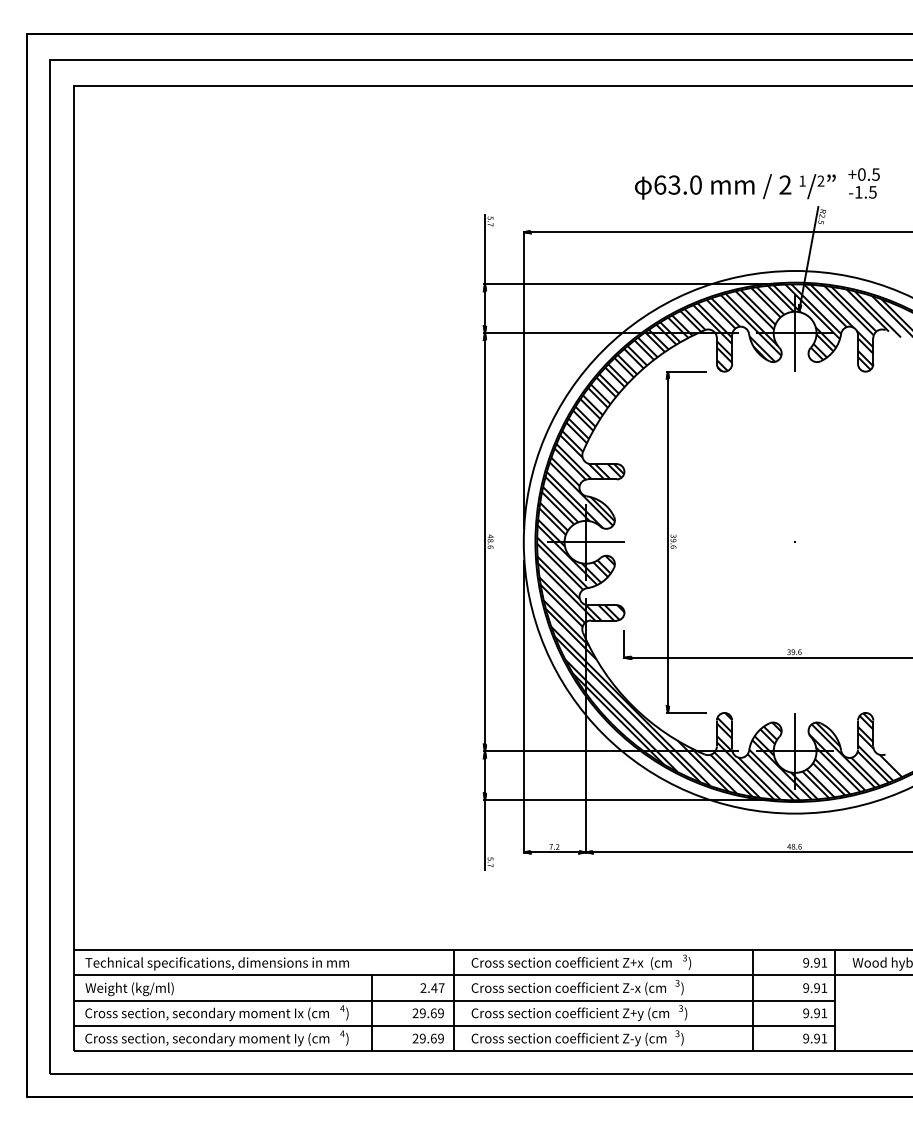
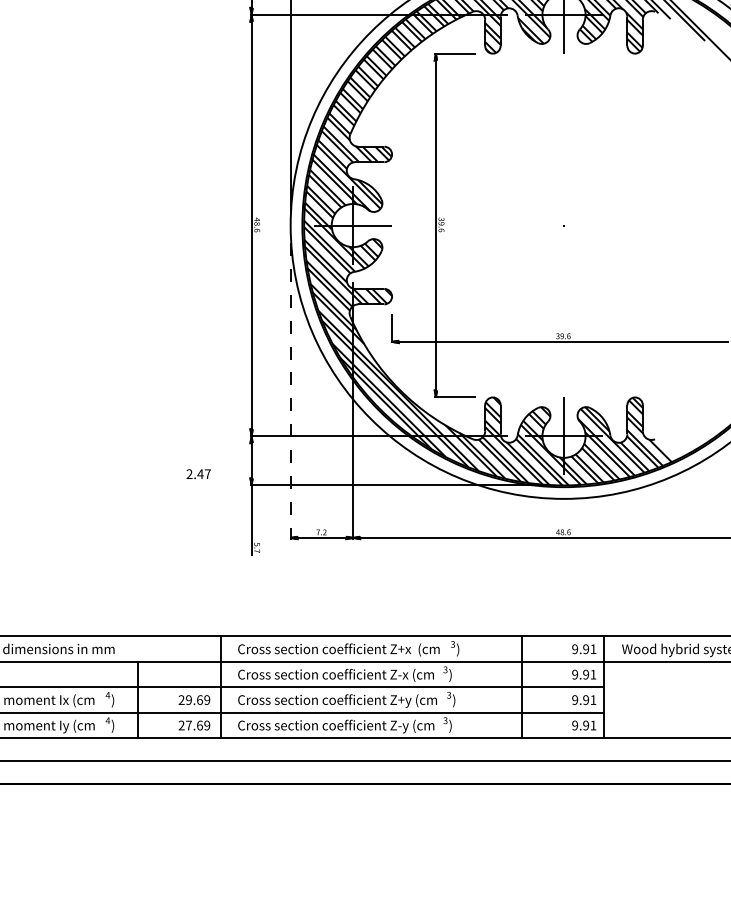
line: (523, 707) -> (290, 391), solid -> dashed
text: (432, 987) -> (198, 473), moved
text: (422, 1038) -> (188, 725), 29.69 -> 27.69

